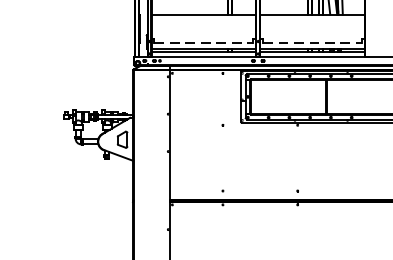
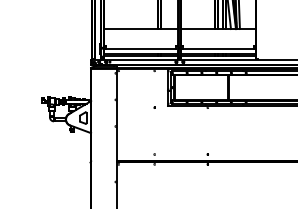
line: (204, 43) -> (141, 49), dashed -> solid
line: (312, 43) -> (218, 49), dashed -> solid

